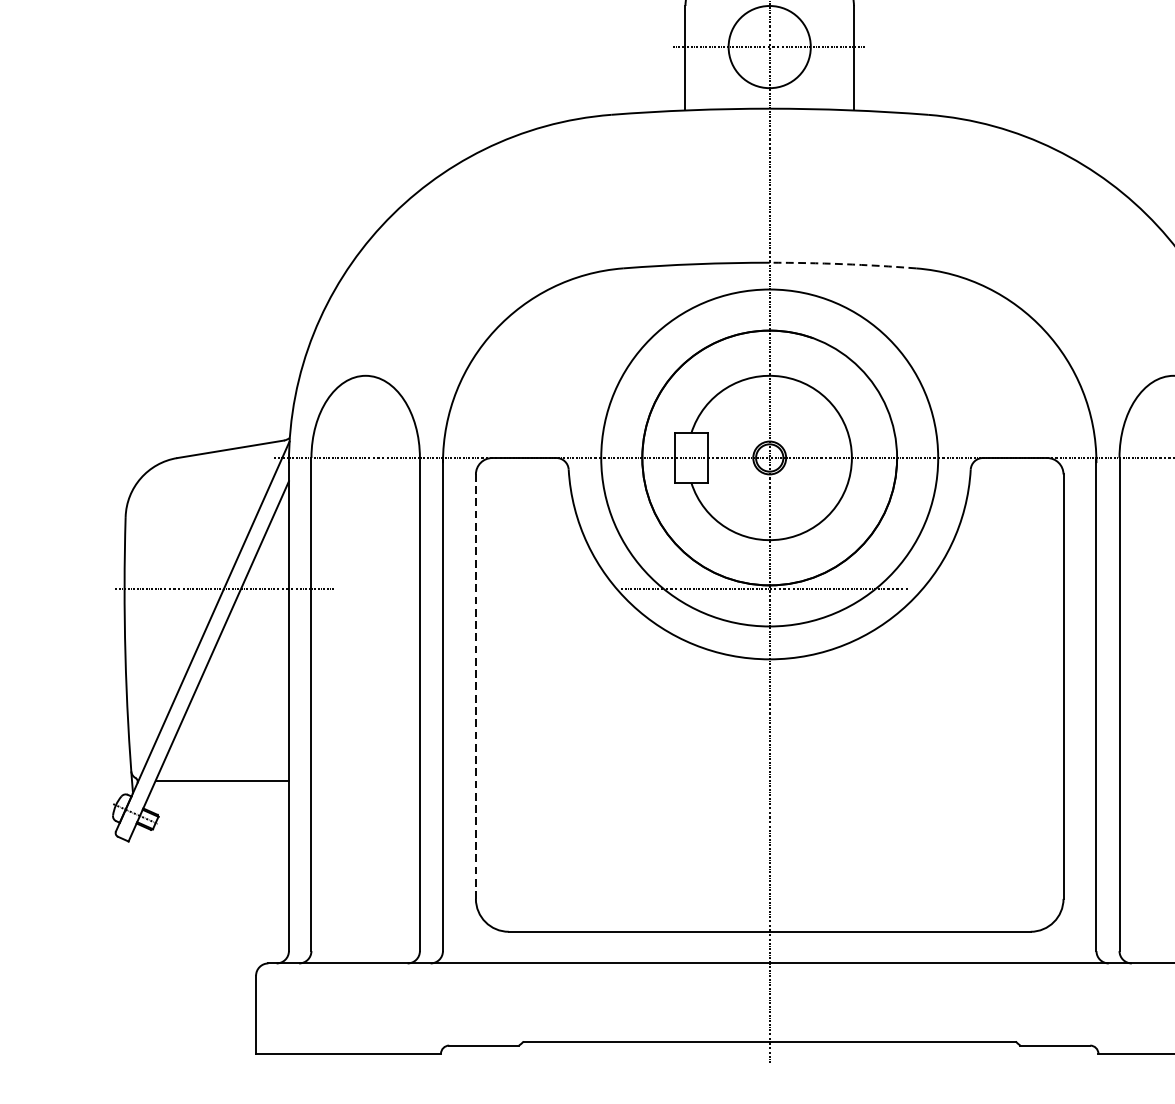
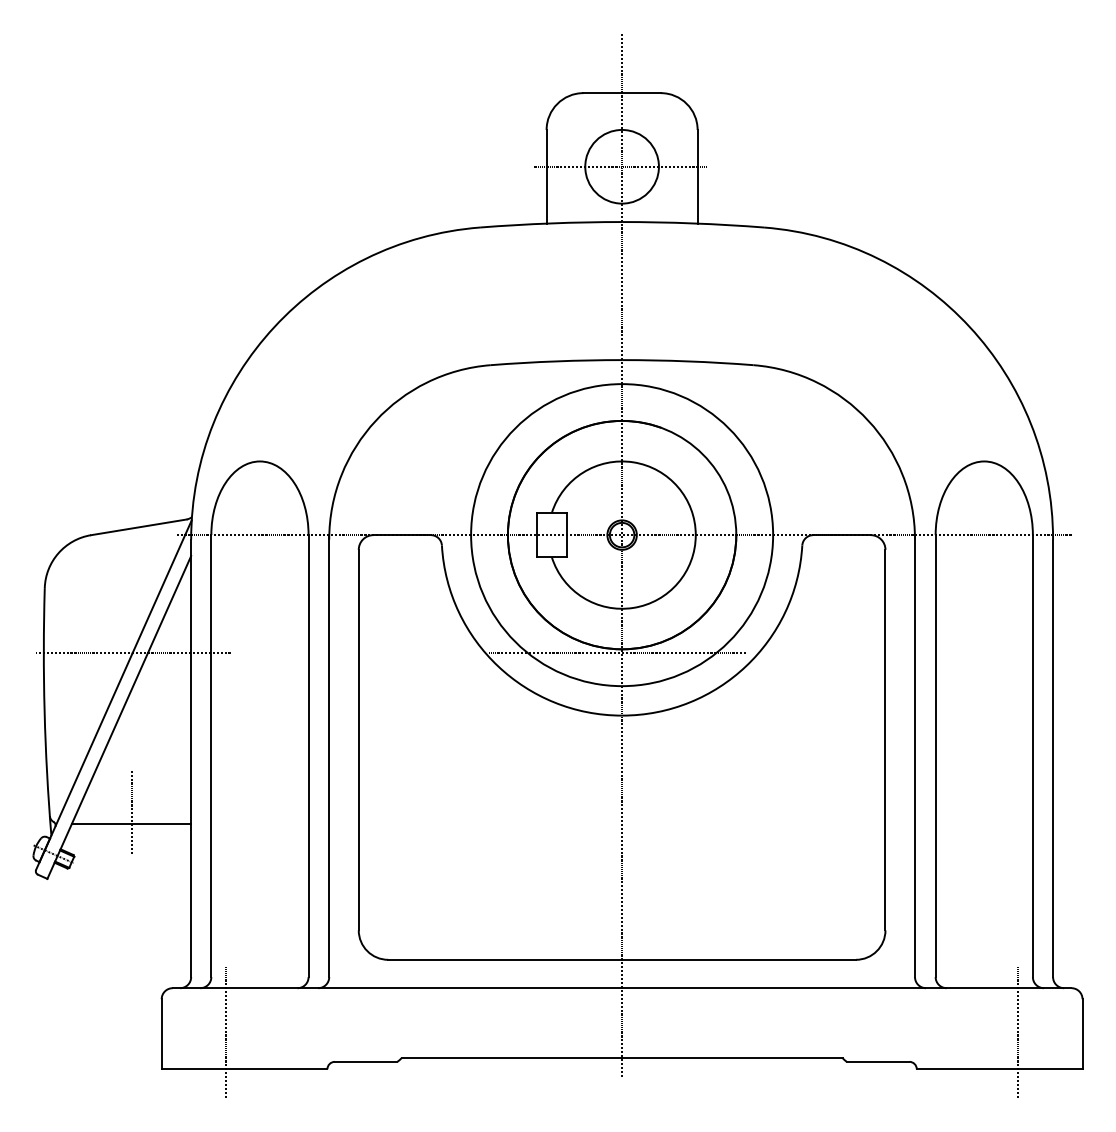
arc: (842, 264) -> (687, 361), dashed -> solid
line: (475, 685) -> (358, 739), dashed -> solid
line: (223, 768) -> (132, 813), added
line: (328, 1012) -> (226, 1032), added

